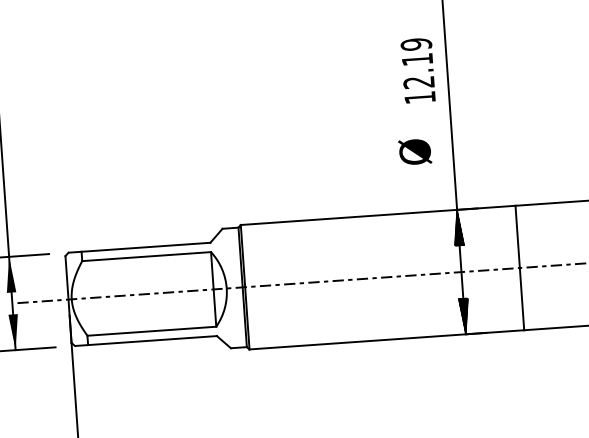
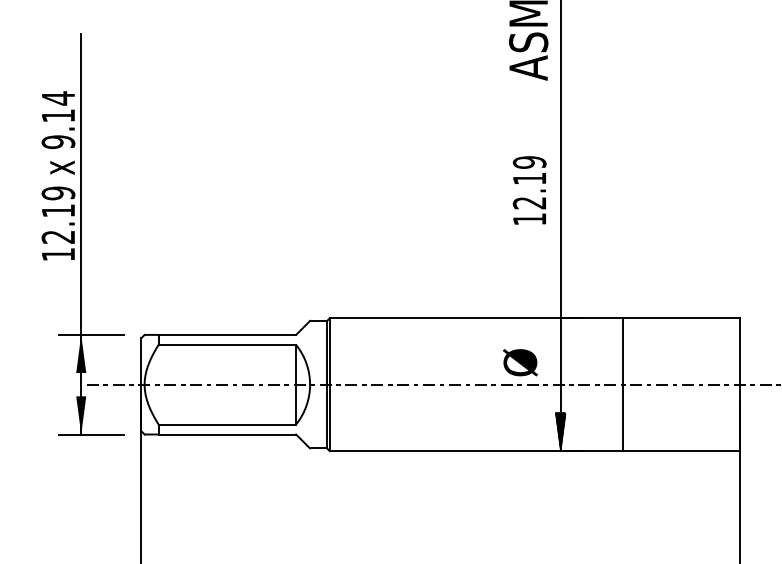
text: (418, 70) -> (529, 190), moved
text: (415, 151) -> (520, 362), moved
hatch: (458, 227) -> (560, 337), removed

